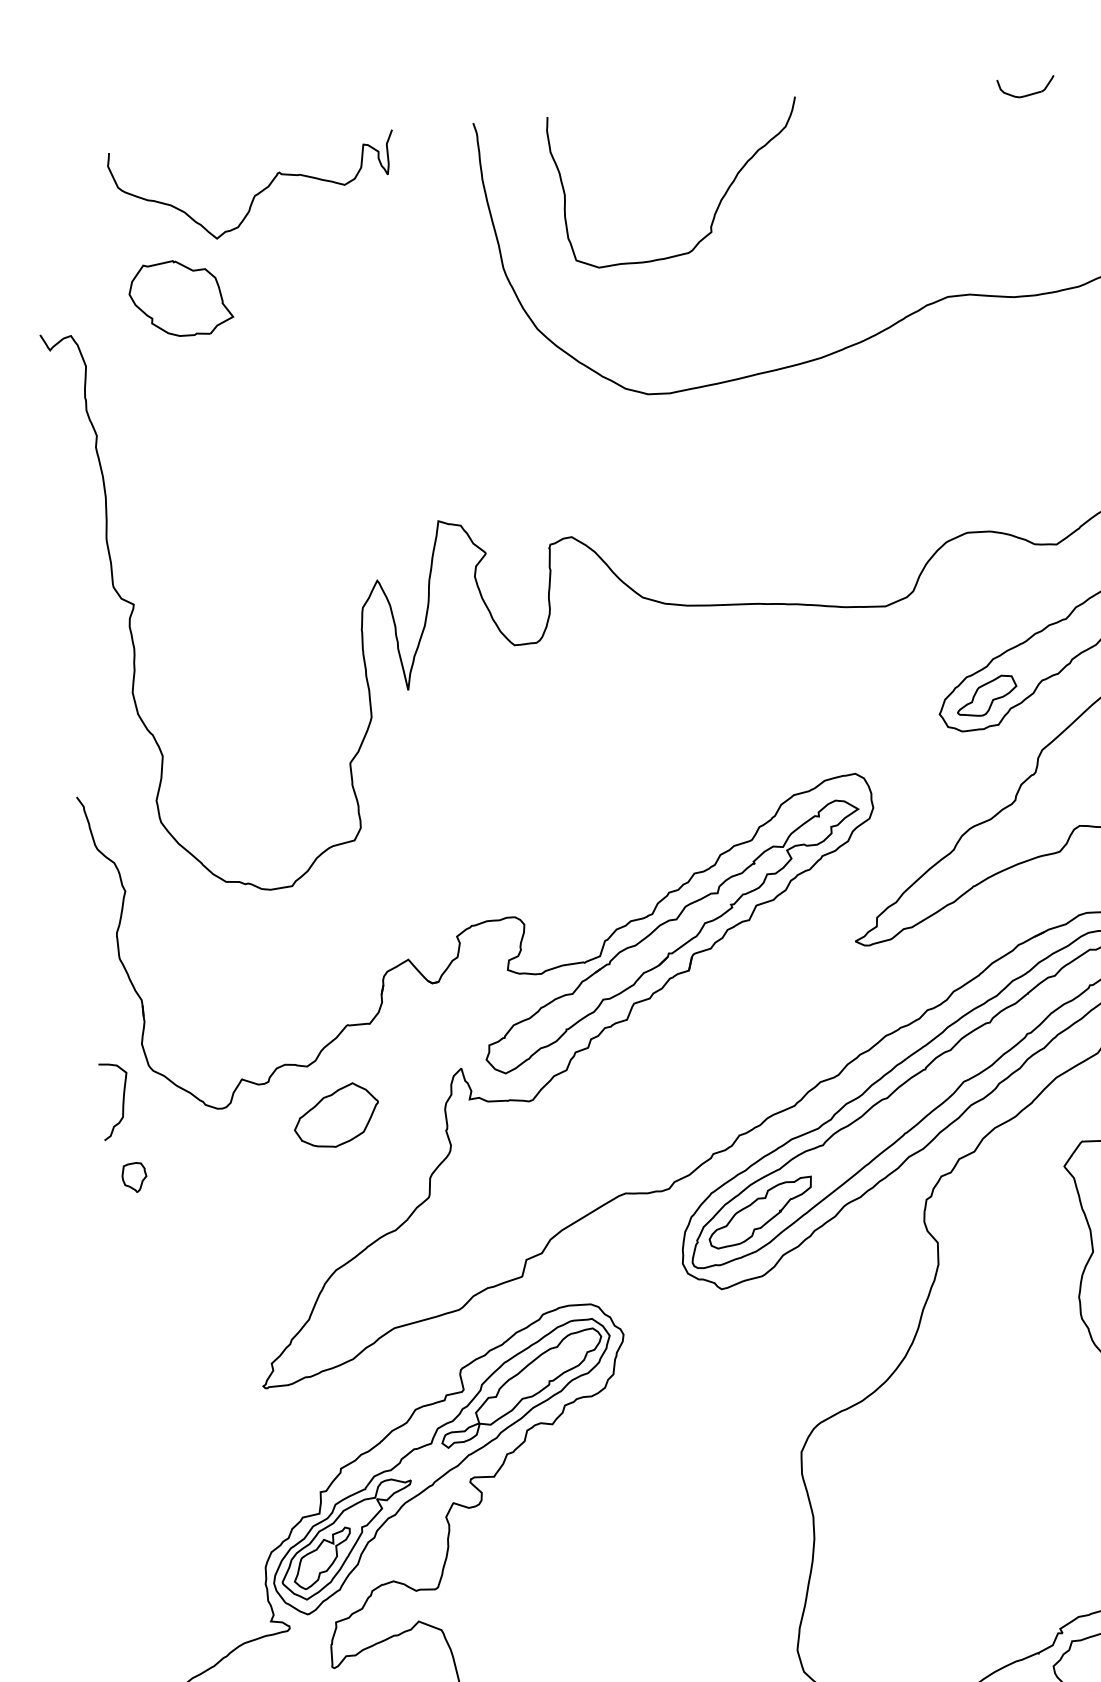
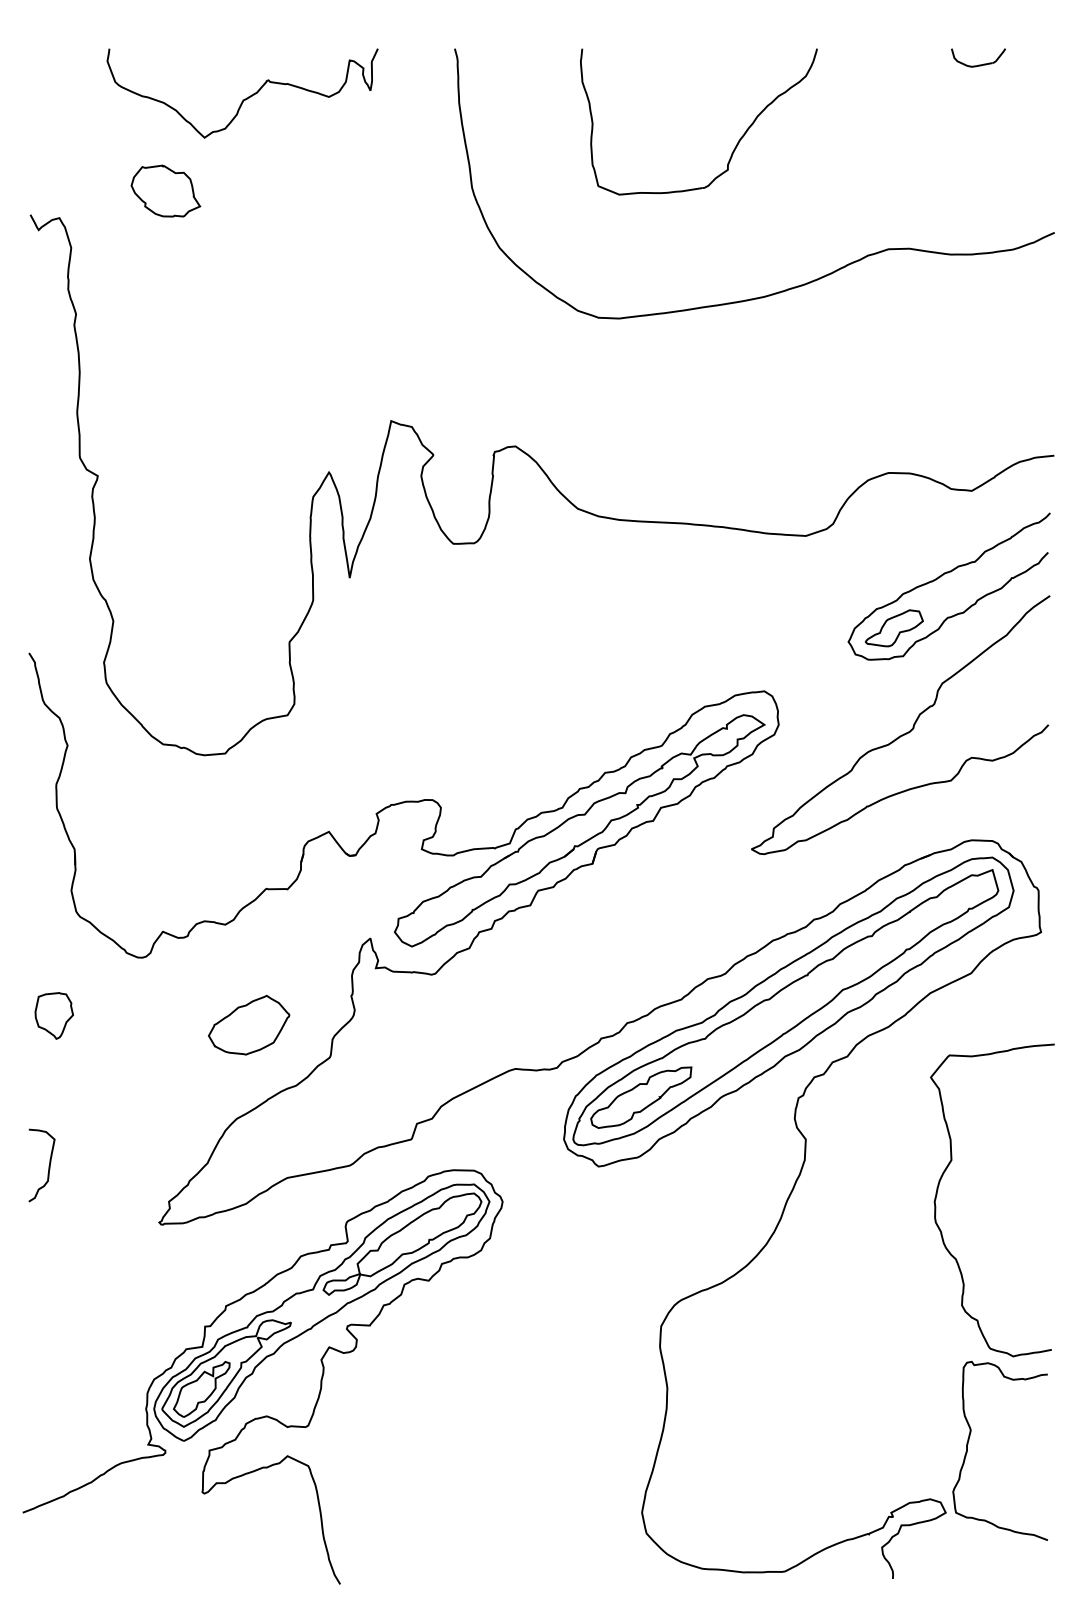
part: (717, 205) -> (735, 145), moved
part: (180, 297) -> (165, 190), size x0.71
curve: (122, 1100) -> (48, 1165), moved
part: (336, 1115) -> (249, 1025), moved
part: (133, 1177) -> (53, 1015), size x1.67

